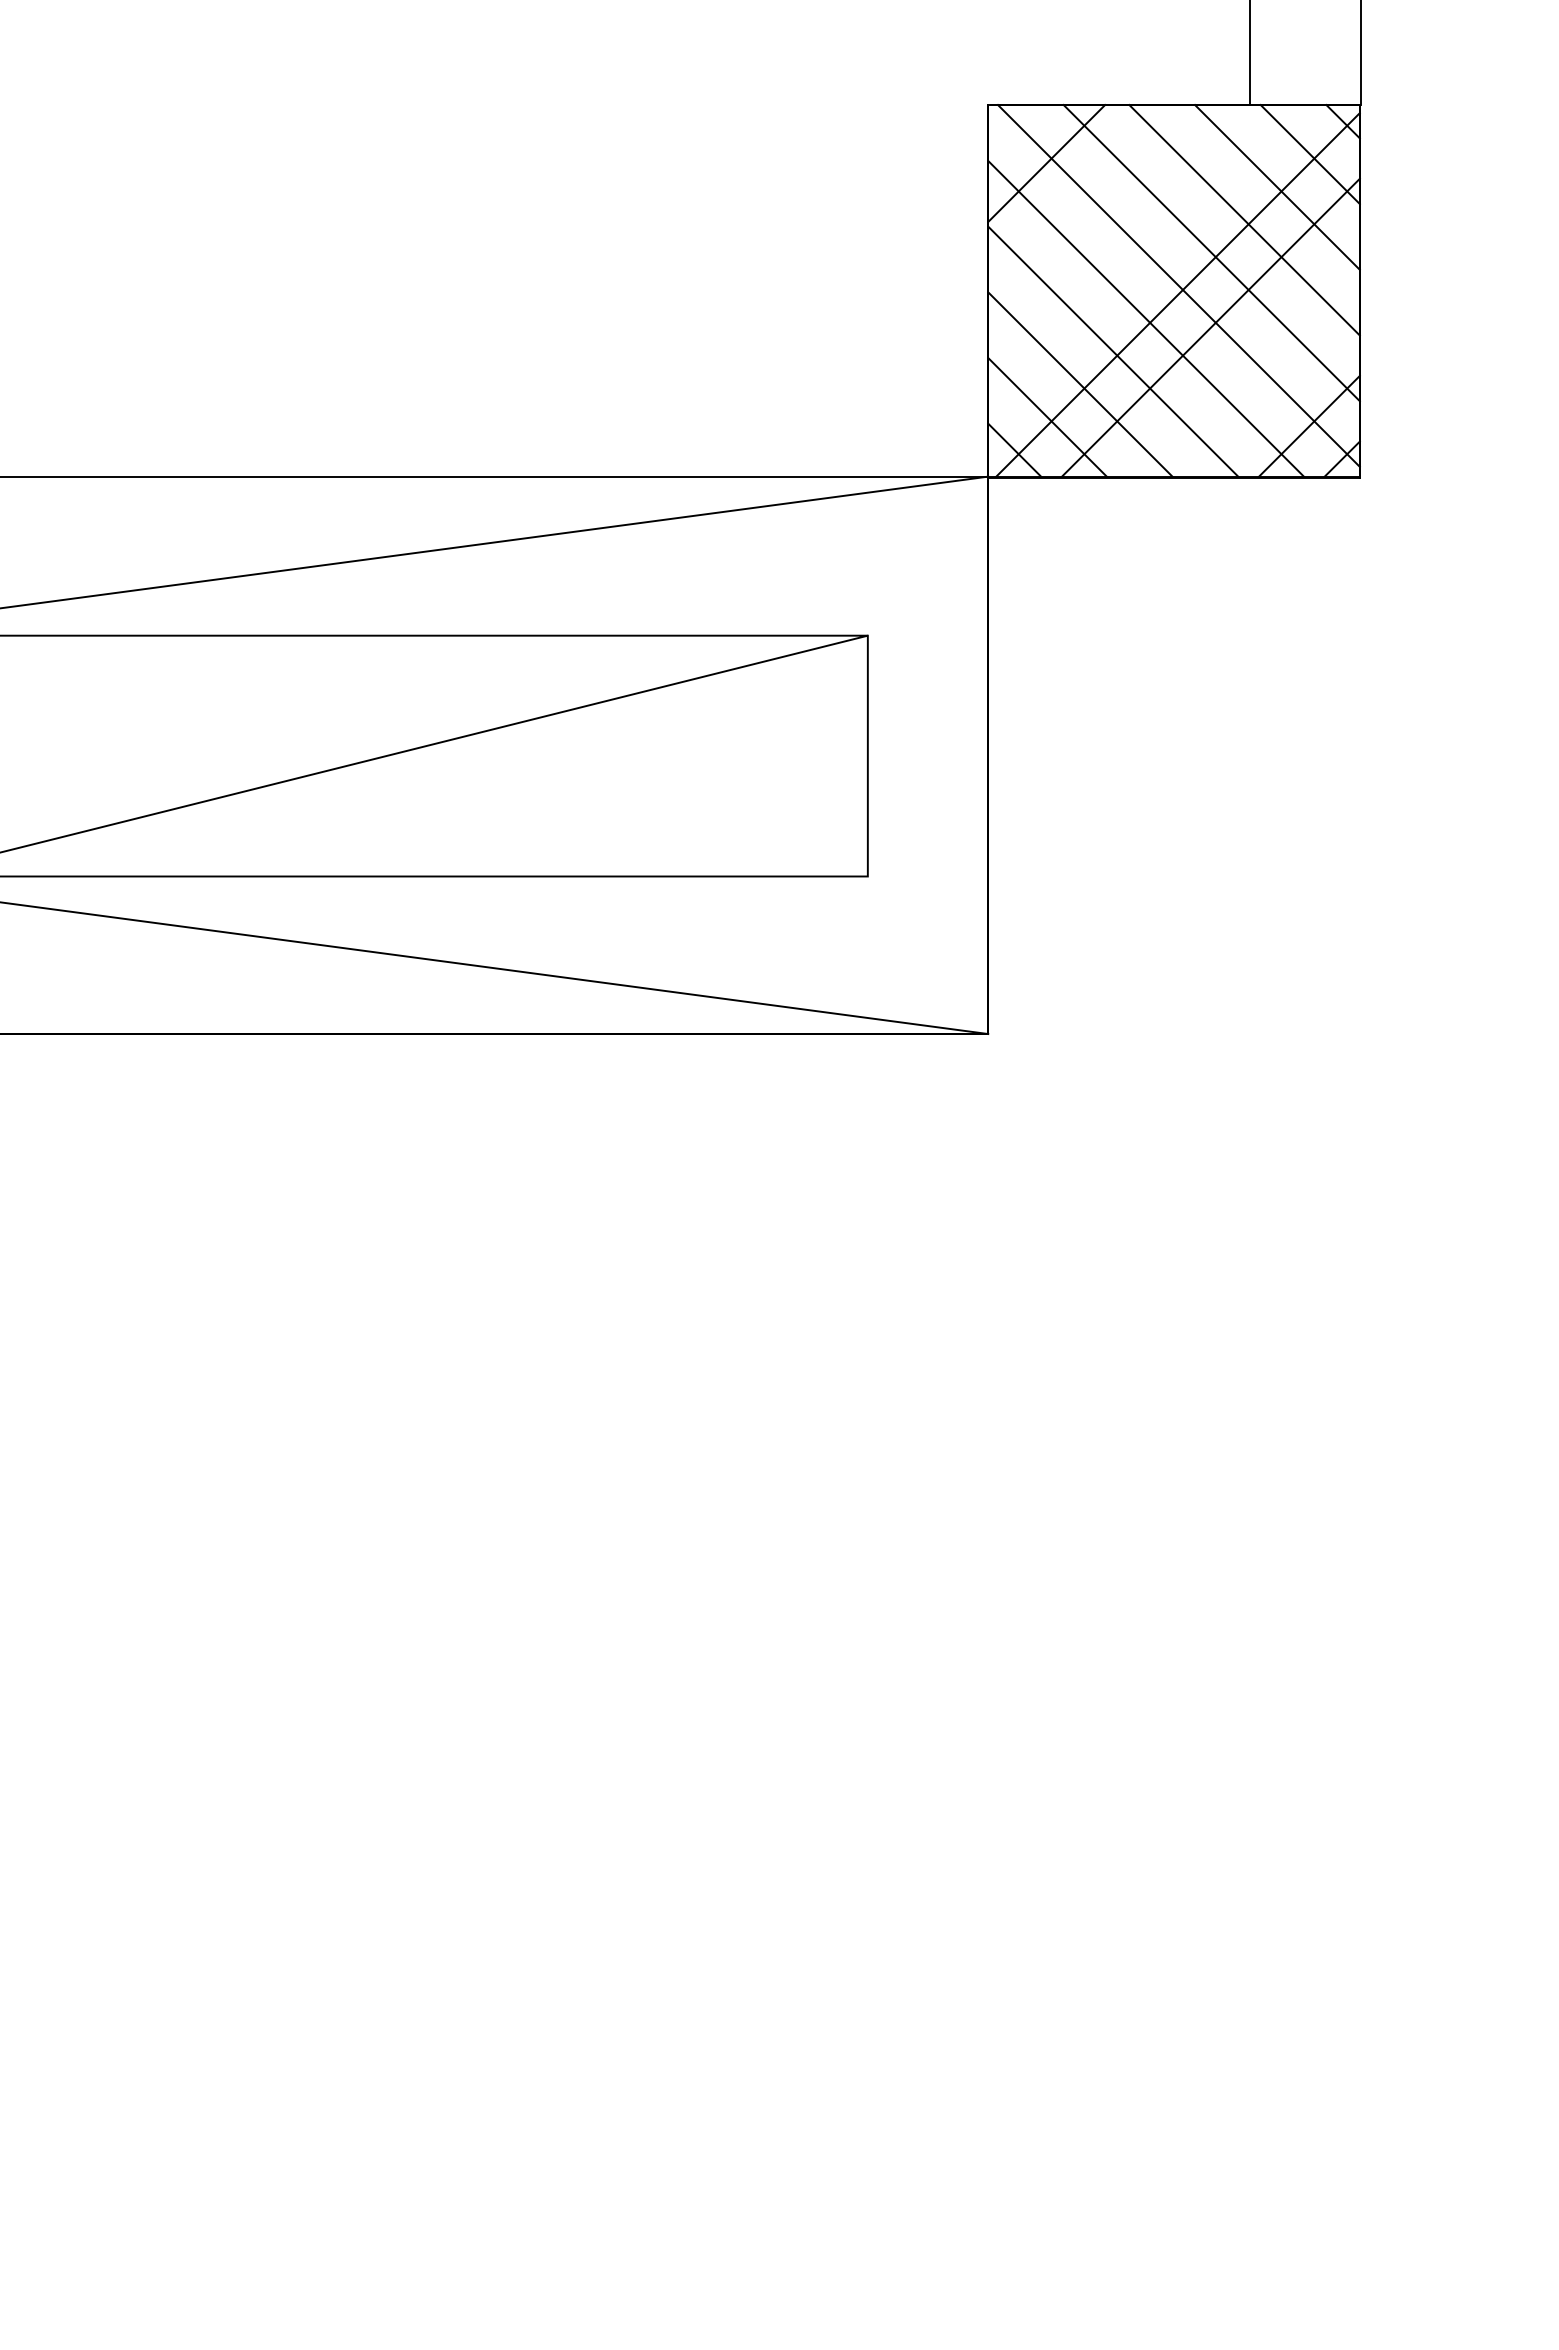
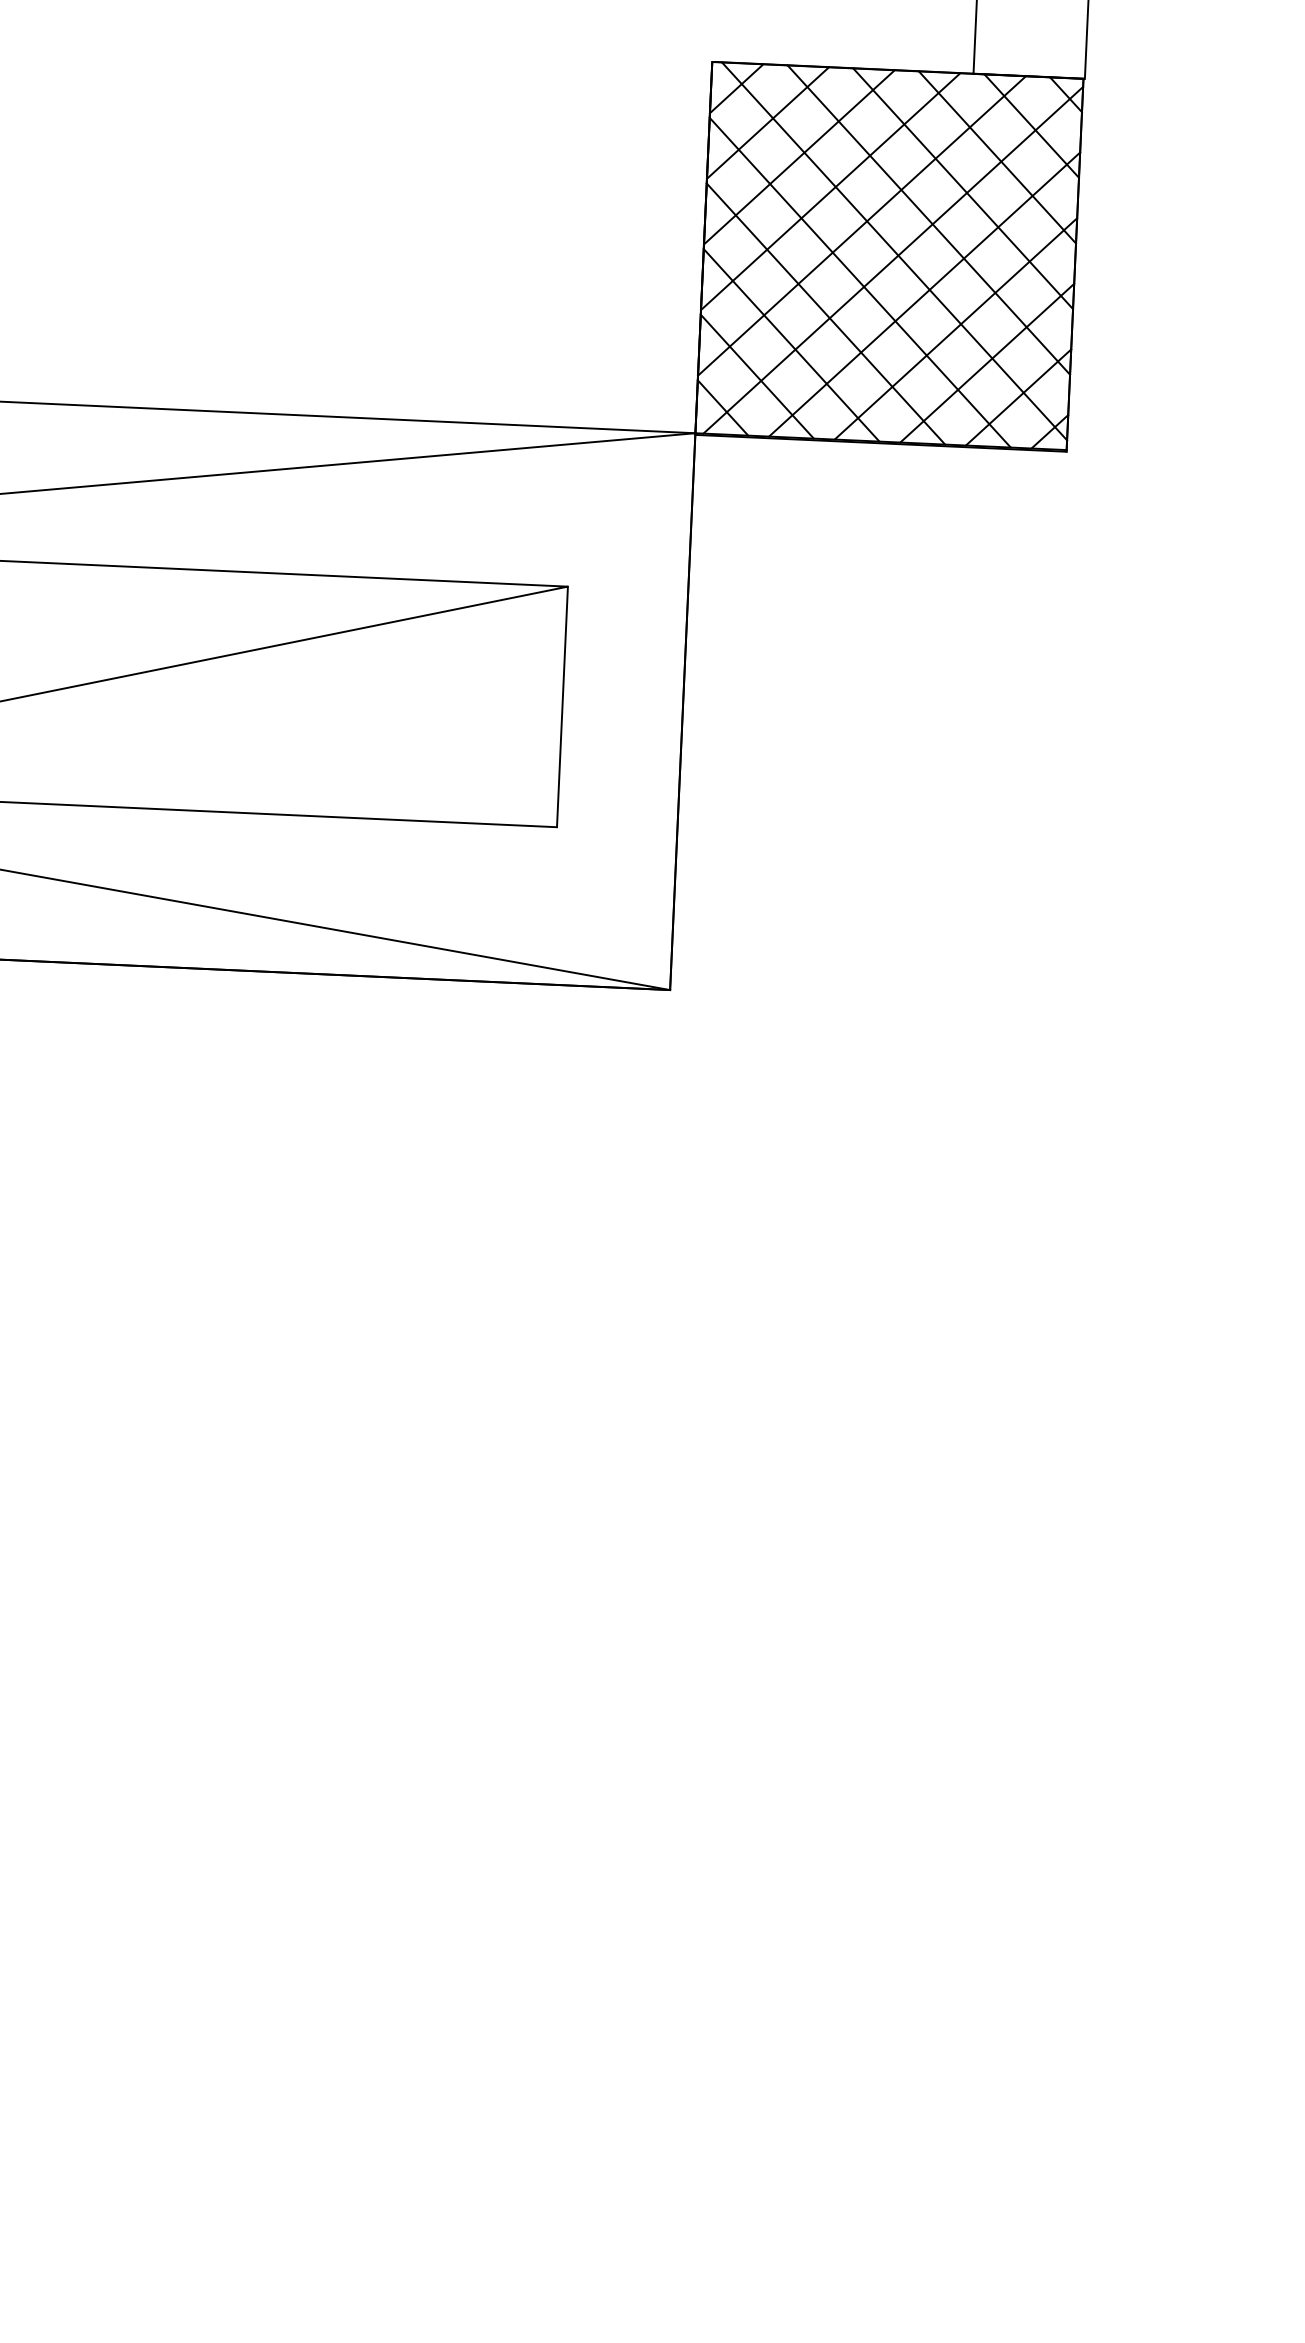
line: (1013, 130) -> (736, 88), added
line: (1079, 196) -> (799, 157), added
line: (1112, 229) -> (830, 191), added
line: (1145, 262) -> (862, 226), added
line: (1243, 360) -> (955, 328), added
line: (1276, 393) -> (987, 363), added

